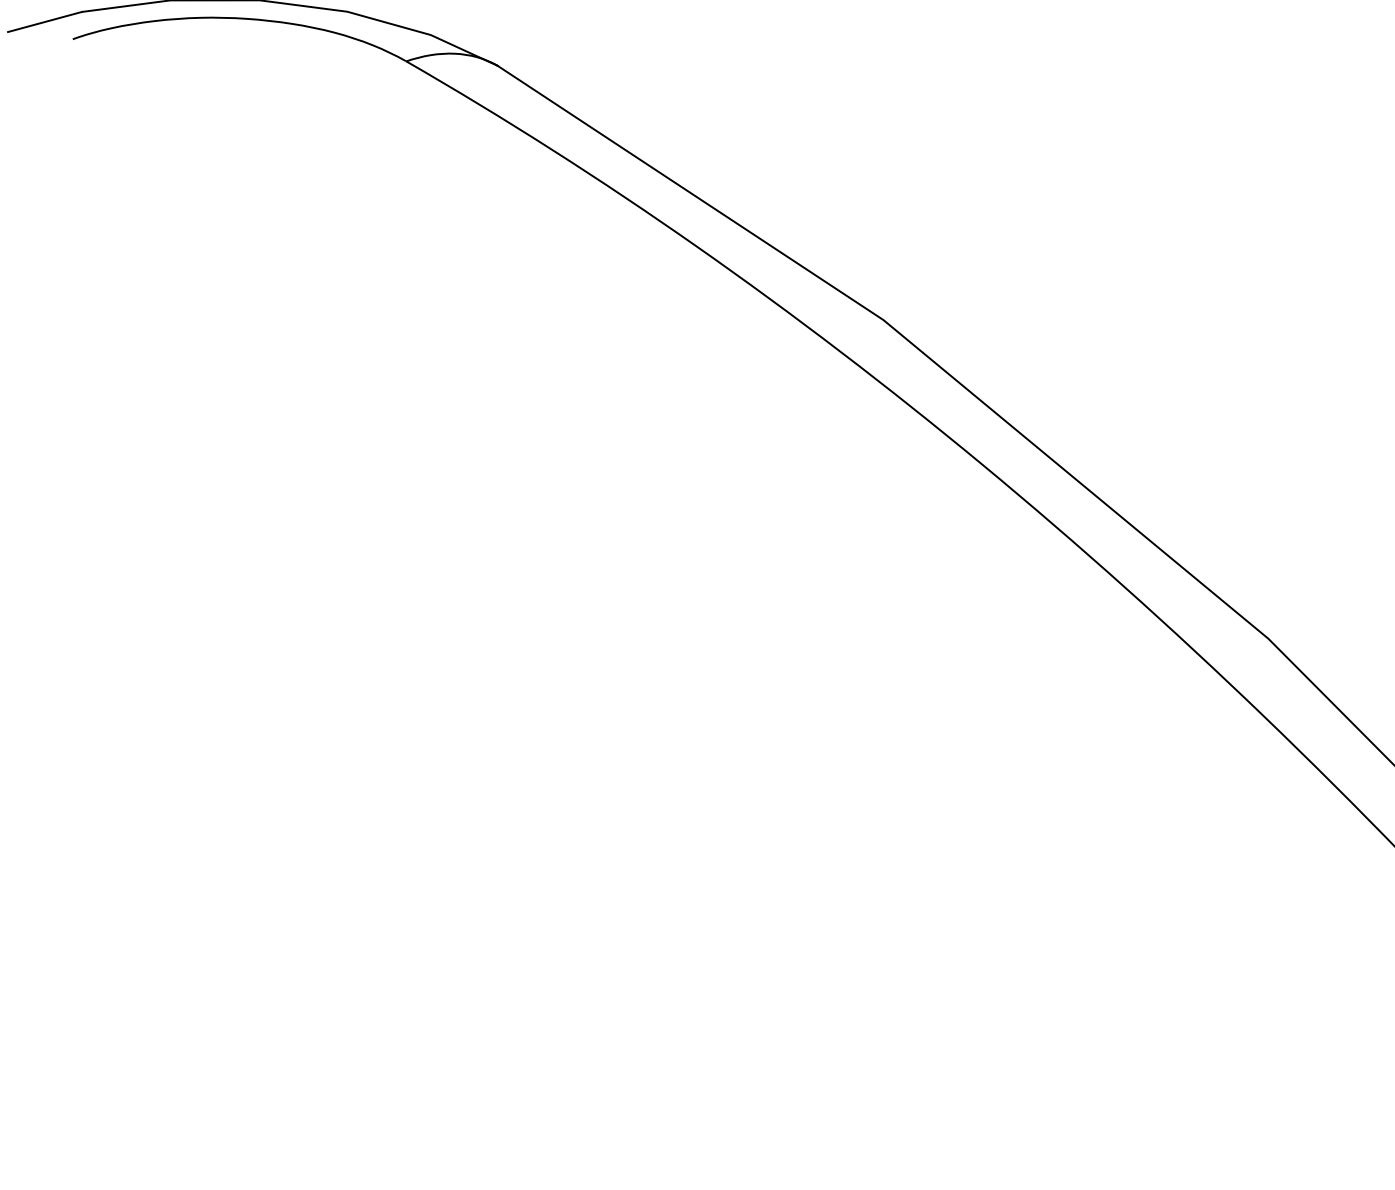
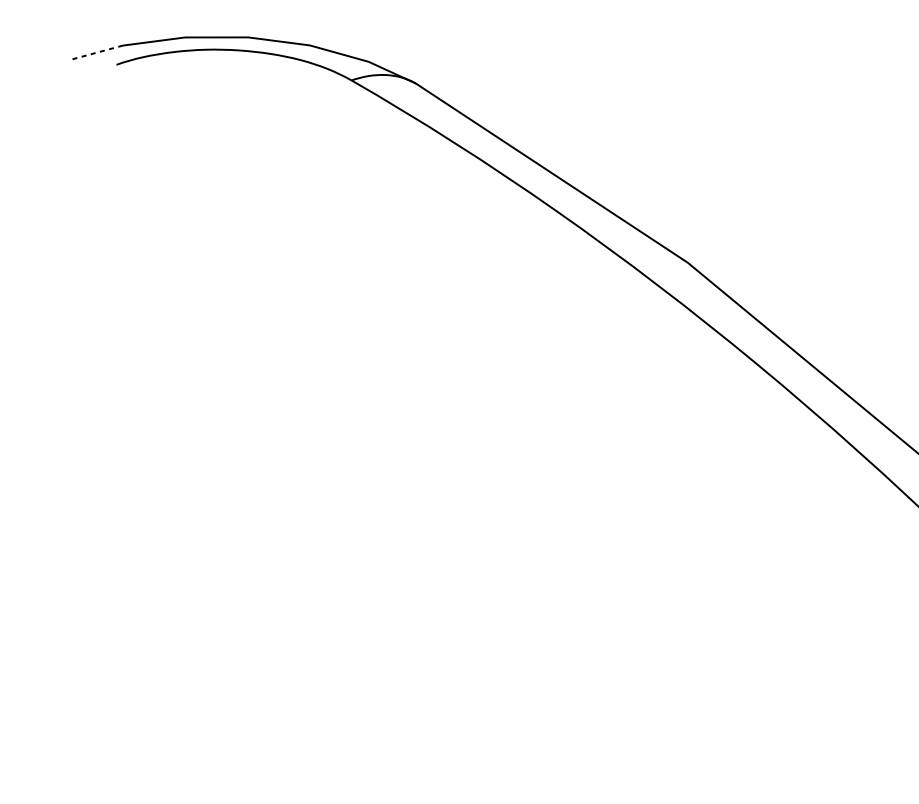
line: (44, 22) -> (96, 53), solid -> dashed

